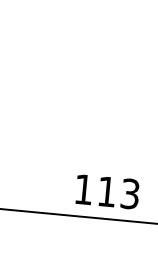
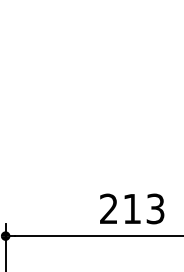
text: (83, 189) -> (108, 208), 113 -> 213

